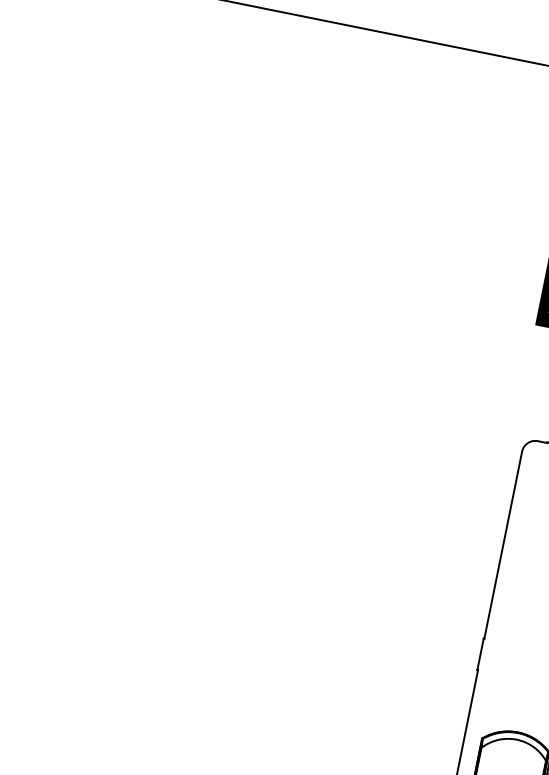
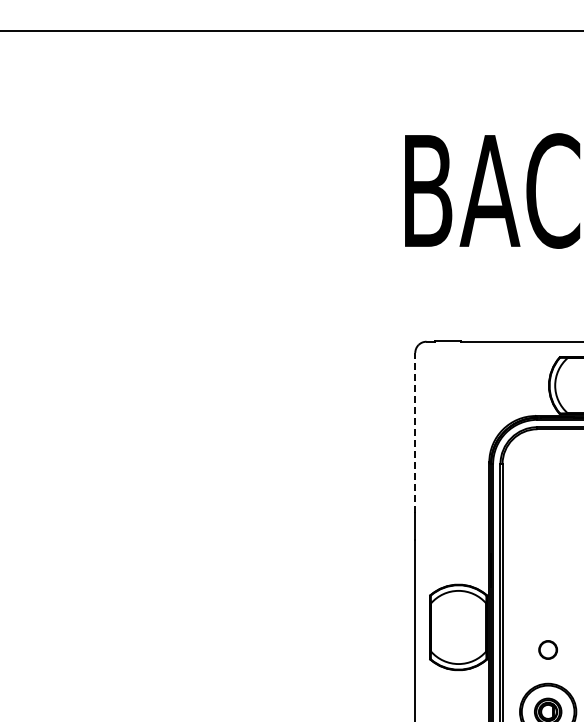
line: (503, 544) -> (415, 432), solid -> dashed

